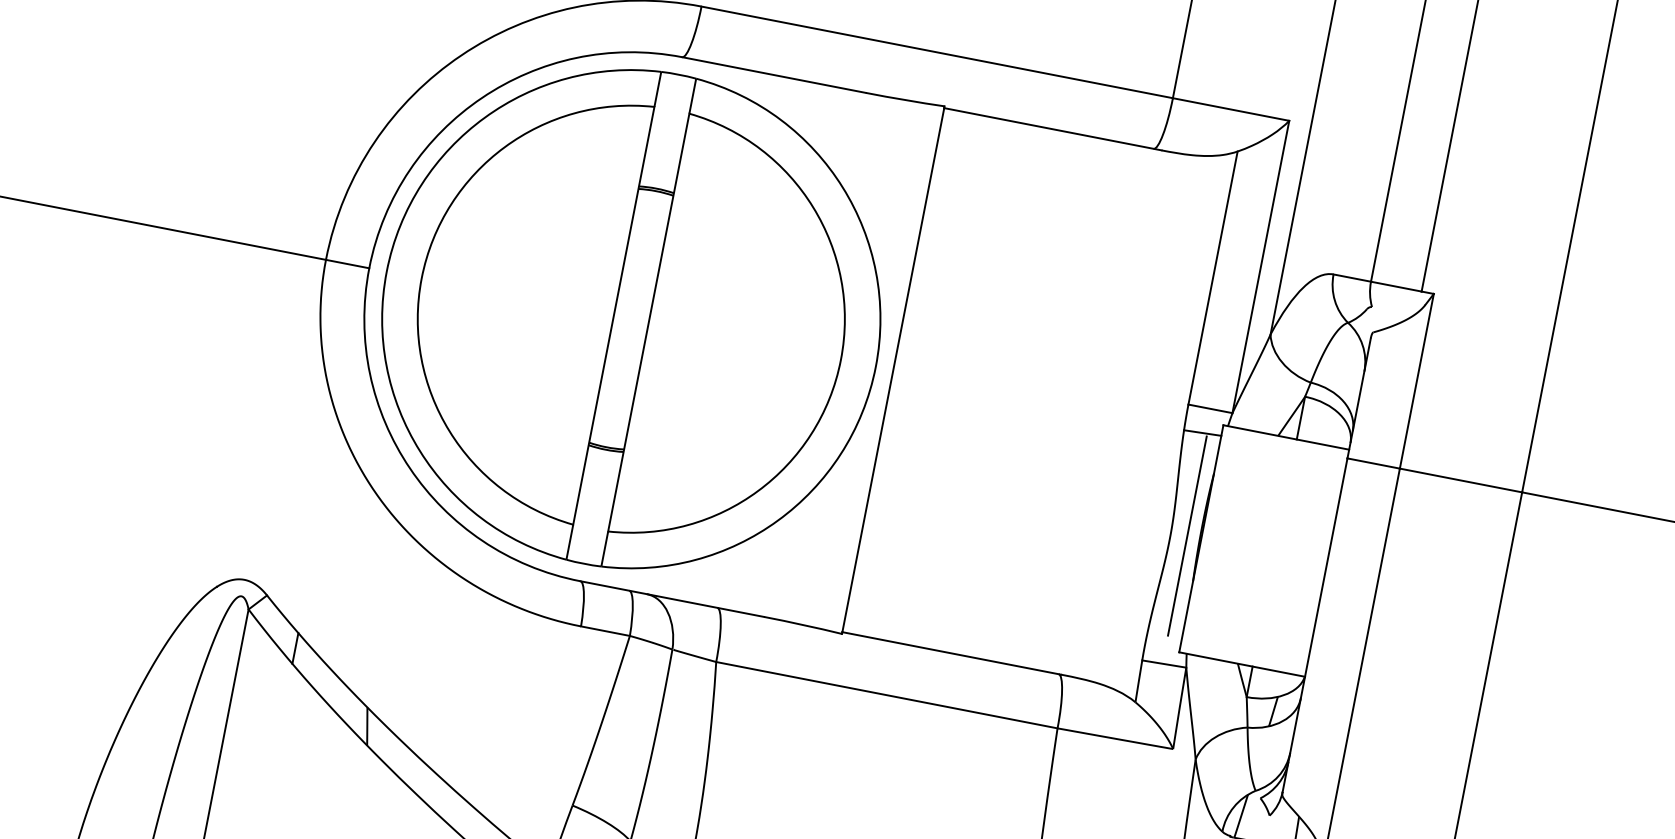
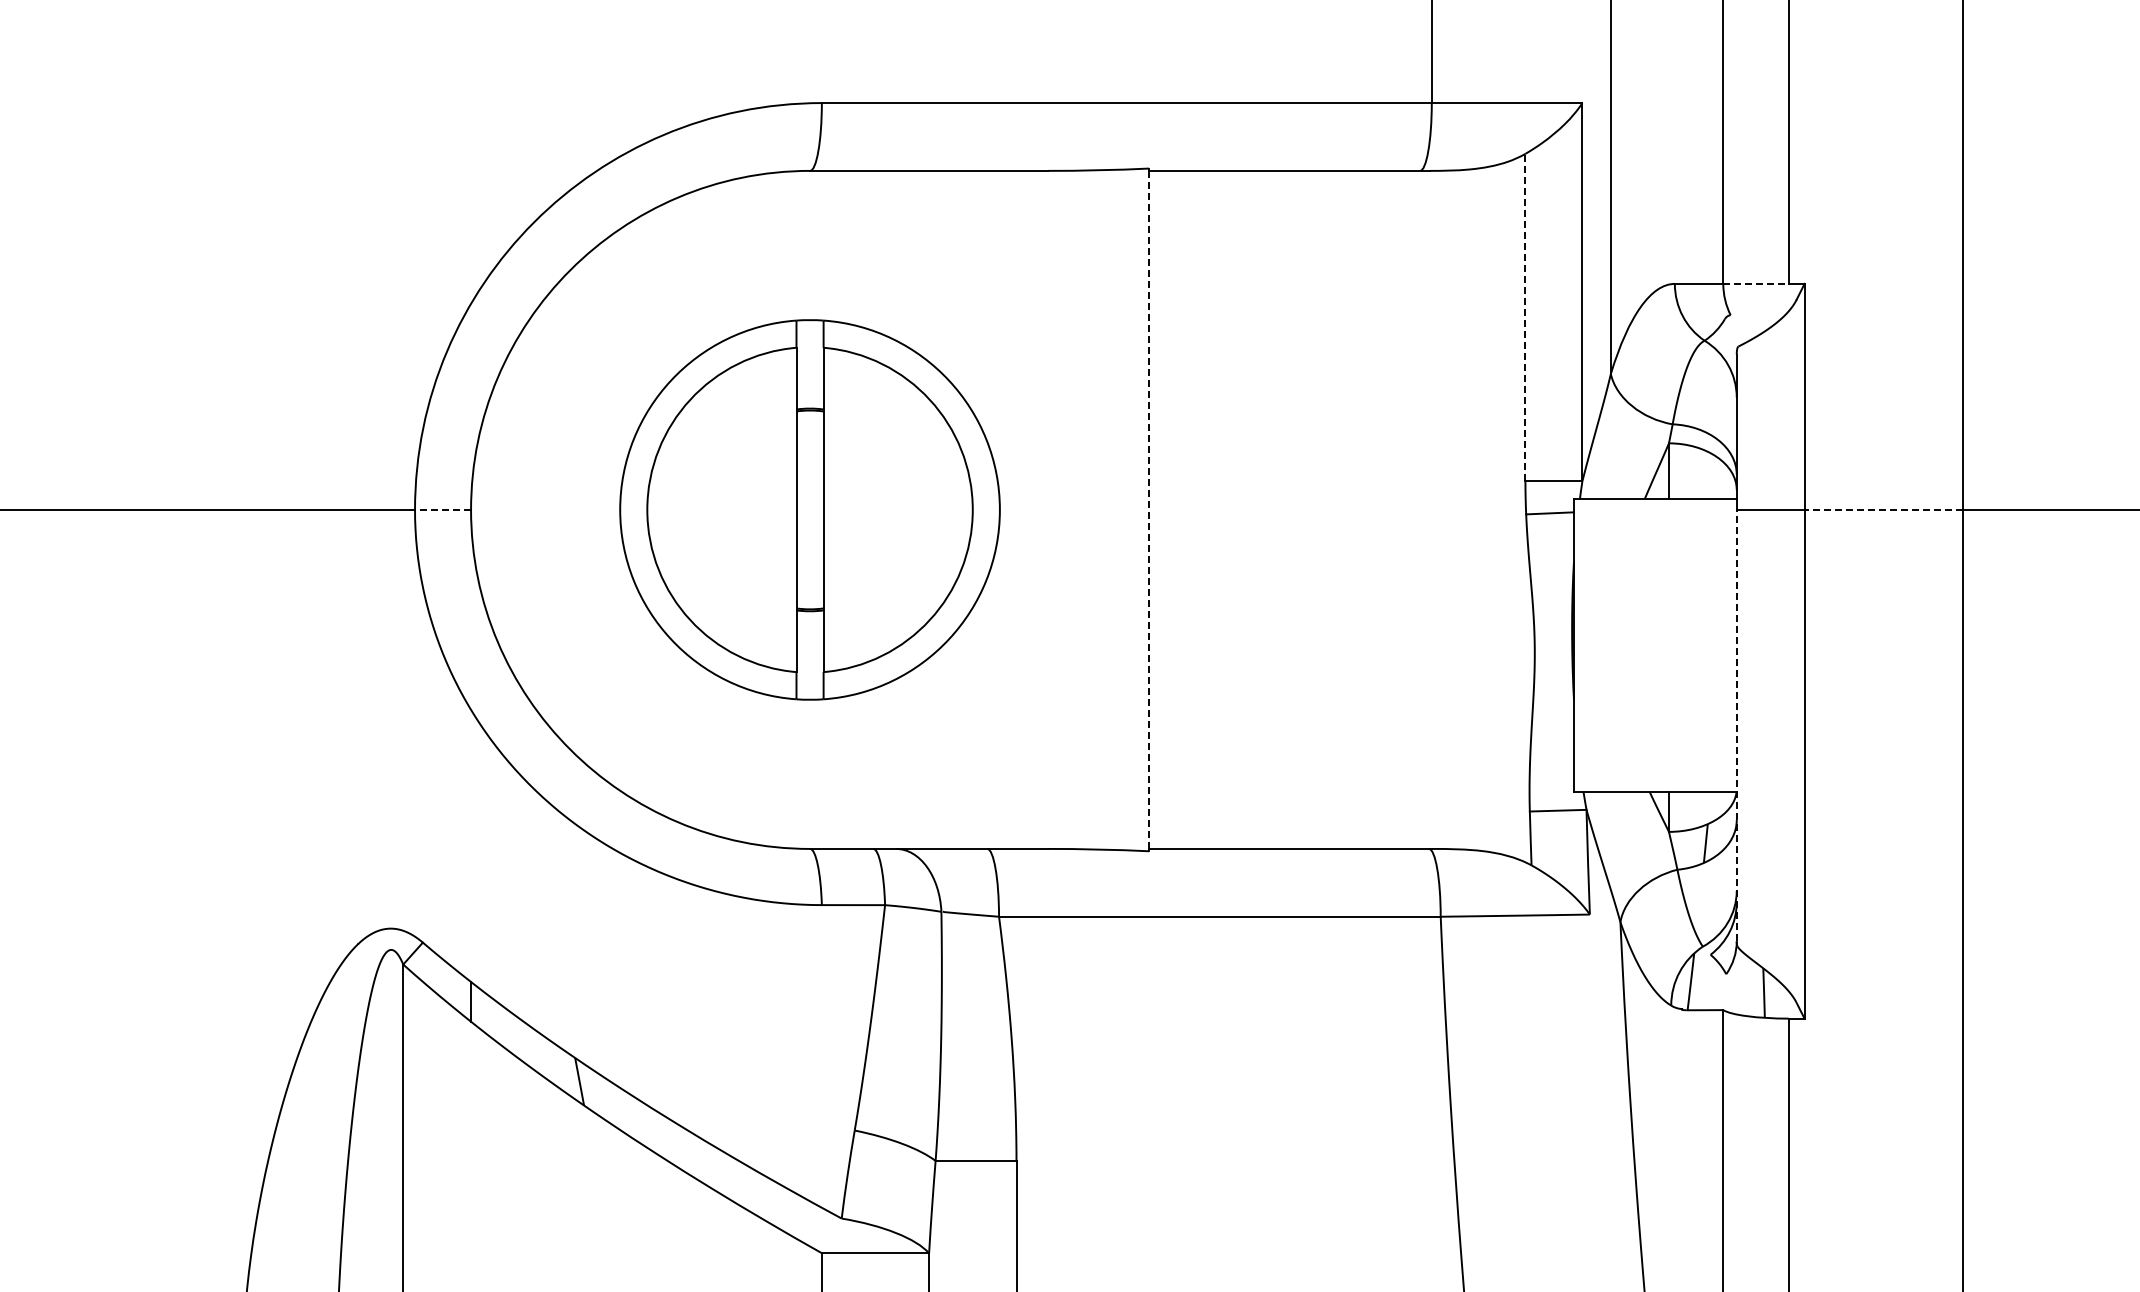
line: (347, 263) -> (442, 509), solid -> dashed
line: (1213, 277) -> (1525, 317), solid -> dashed
line: (1396, 286) -> (1756, 283), solid -> dashed
part: (630, 318) -> (809, 509), size x0.6
line: (893, 370) -> (1149, 510), solid -> dashed
line: (1460, 480) -> (1883, 509), solid -> dashed
line: (1187, 535) -> (1555, 645), removed
line: (1314, 624) -> (1736, 725), solid -> dashed

